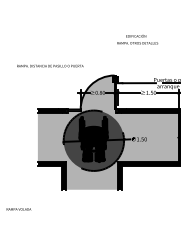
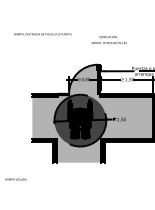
text: (137, 39) -> (109, 39), moved
text: (50, 65) -> (43, 33), moved

